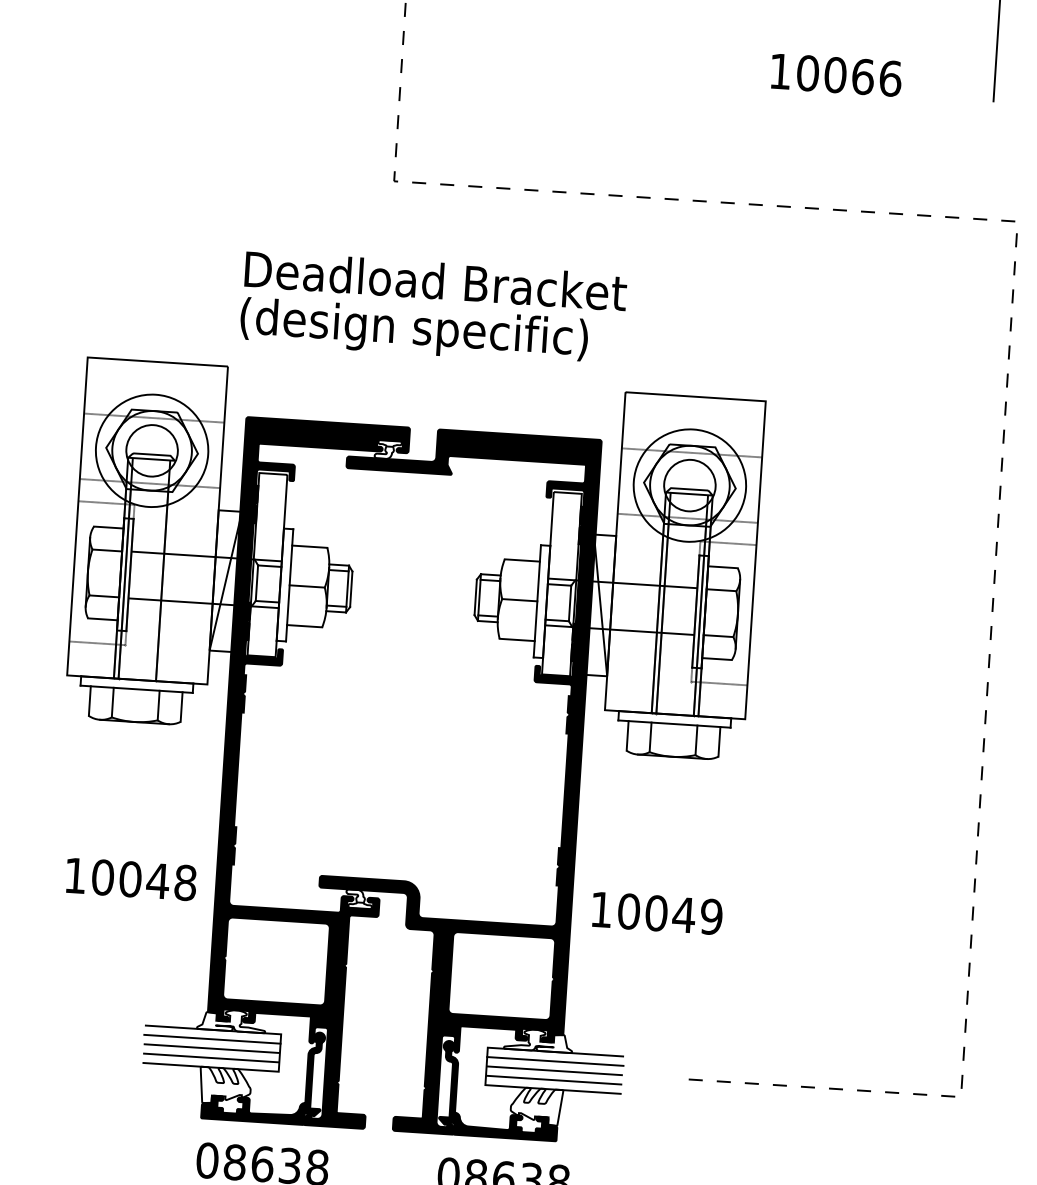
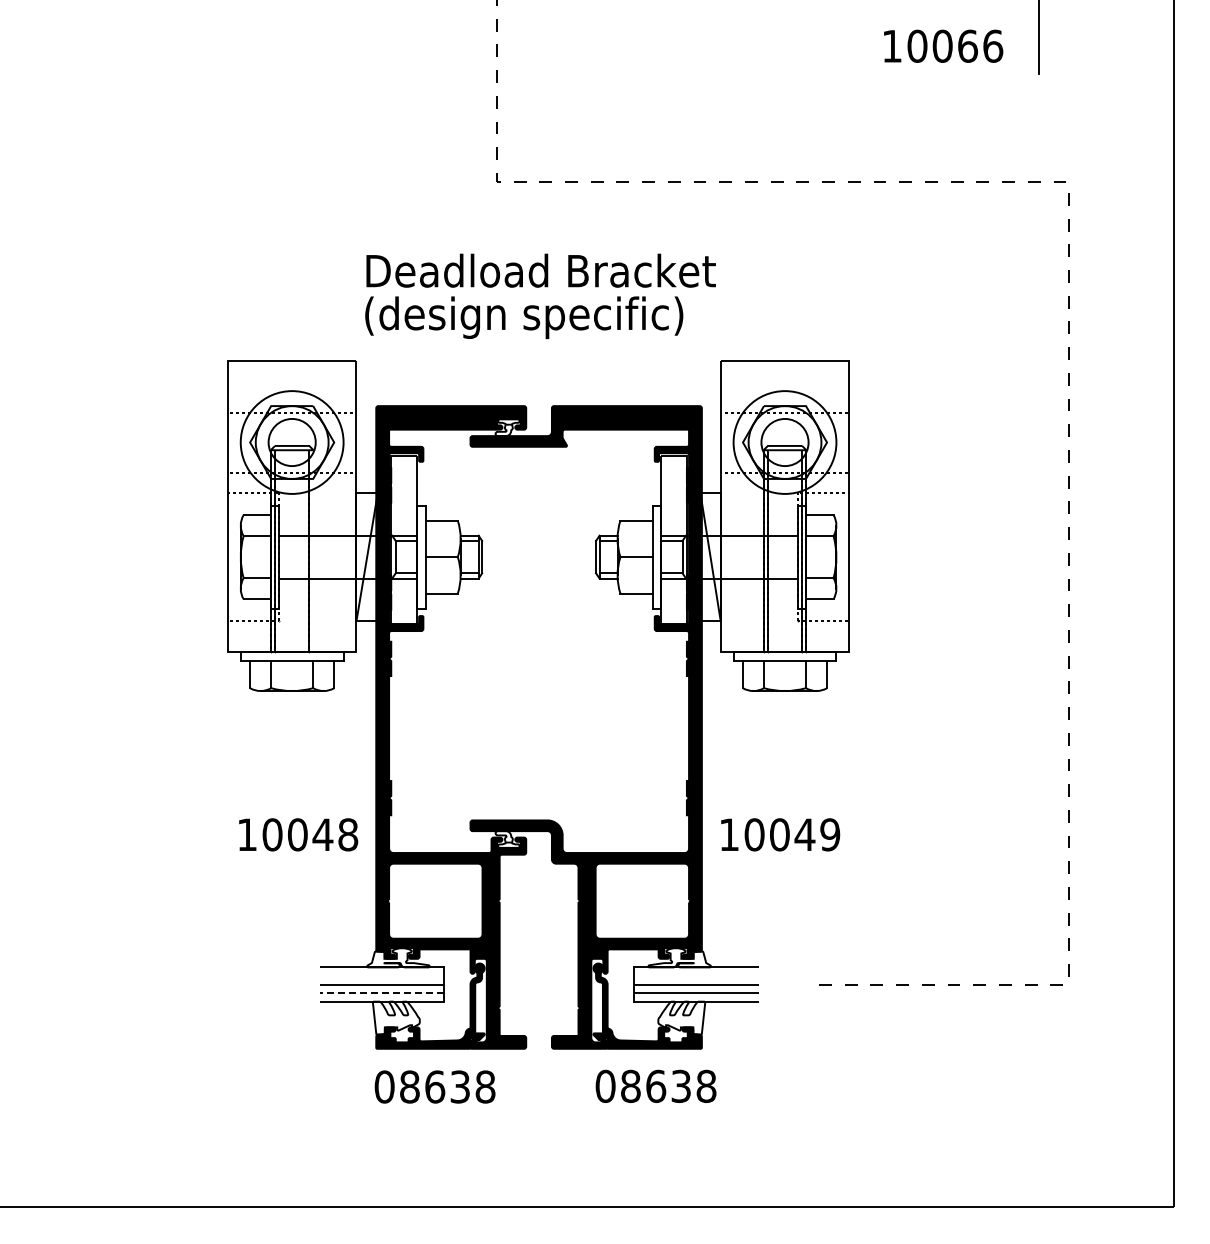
text: (836, 74) -> (943, 45), moved
line: (211, 1038) -> (381, 975), removed
line: (210, 1058) -> (381, 993), solid -> dashed
line: (554, 1060) -> (695, 975), removed

